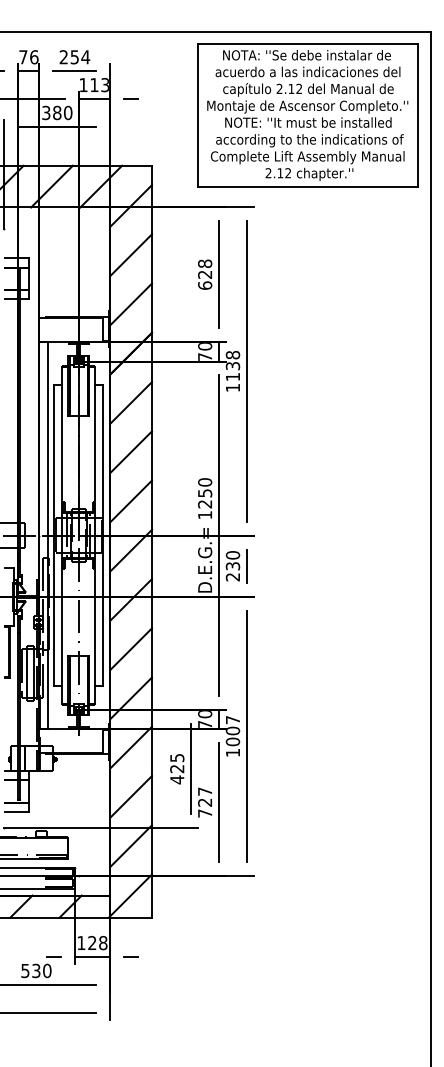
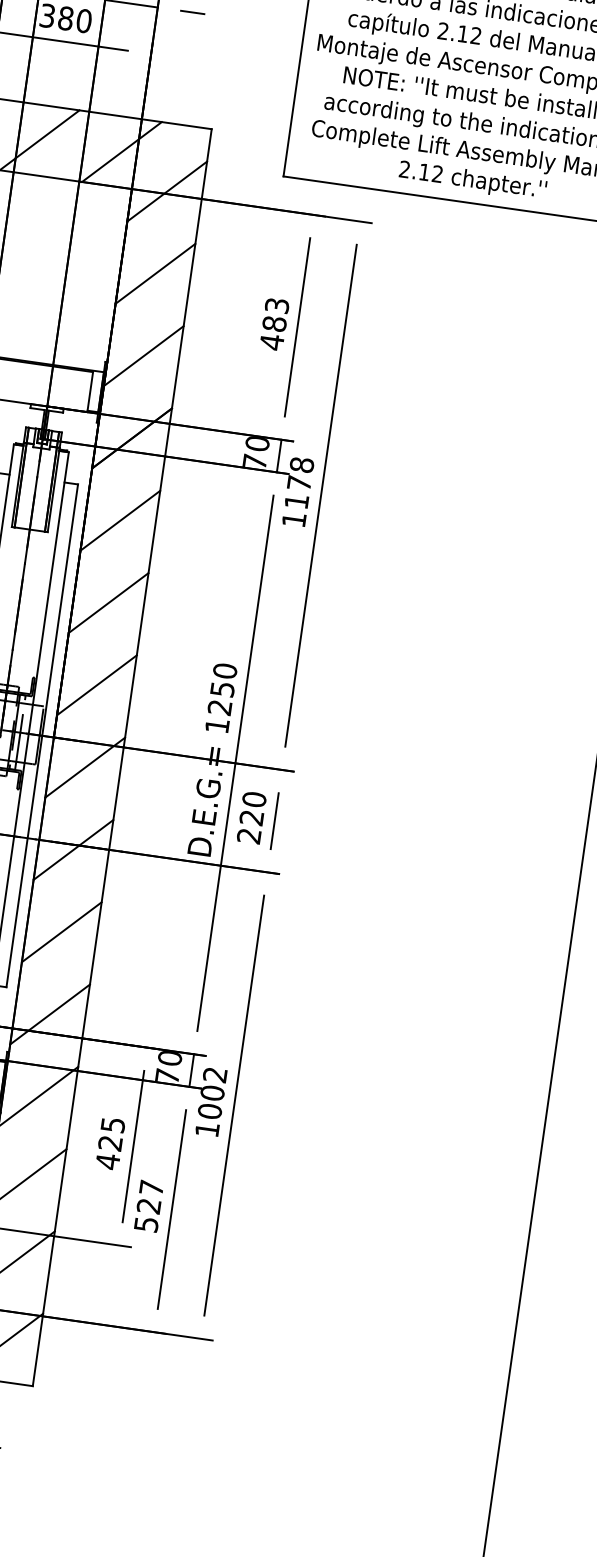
text: (205, 274) -> (275, 323), 628 -> 483
text: (232, 366) -> (298, 483), 1138 -> 1178
text: (233, 566) -> (252, 818), 230 -> 220
text: (232, 720) -> (214, 1075), 1007 -> 1002
text: (205, 813) -> (147, 1224), 727 -> 527

